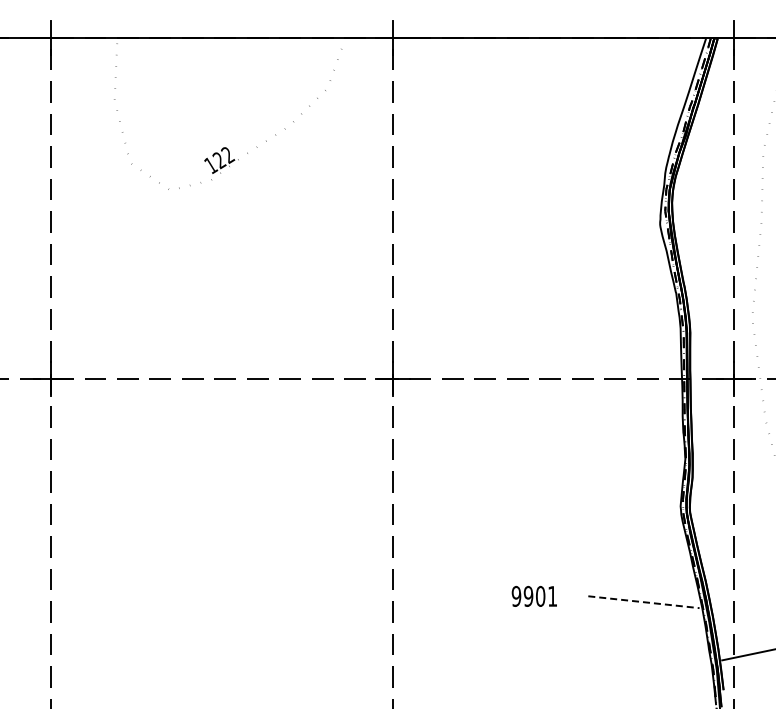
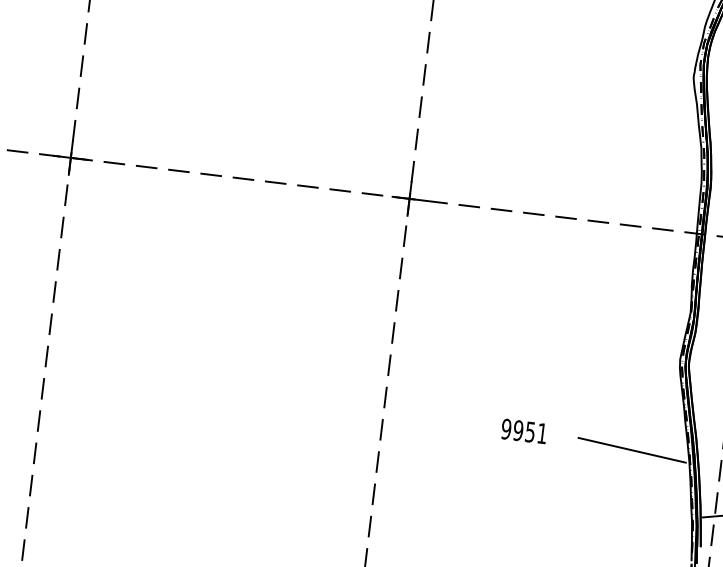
text: (540, 595) -> (530, 431), 9901 -> 9951
line: (643, 602) -> (631, 450), dashed -> solid

